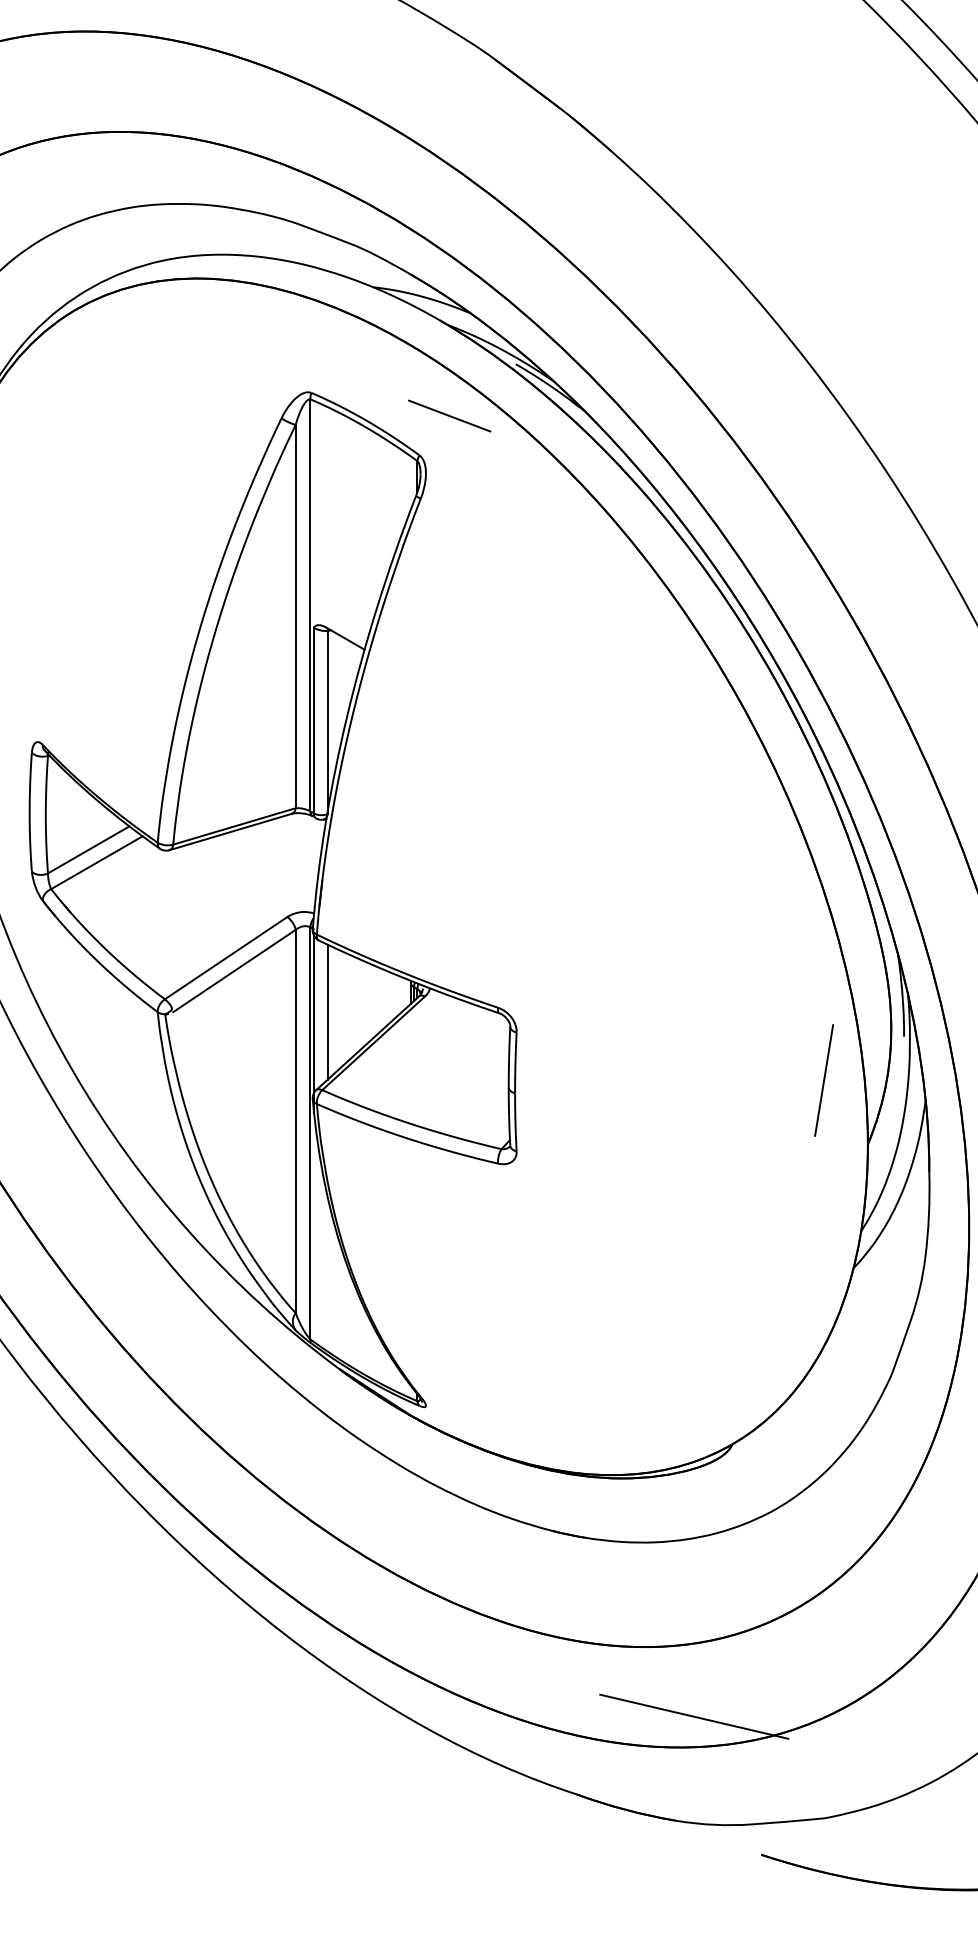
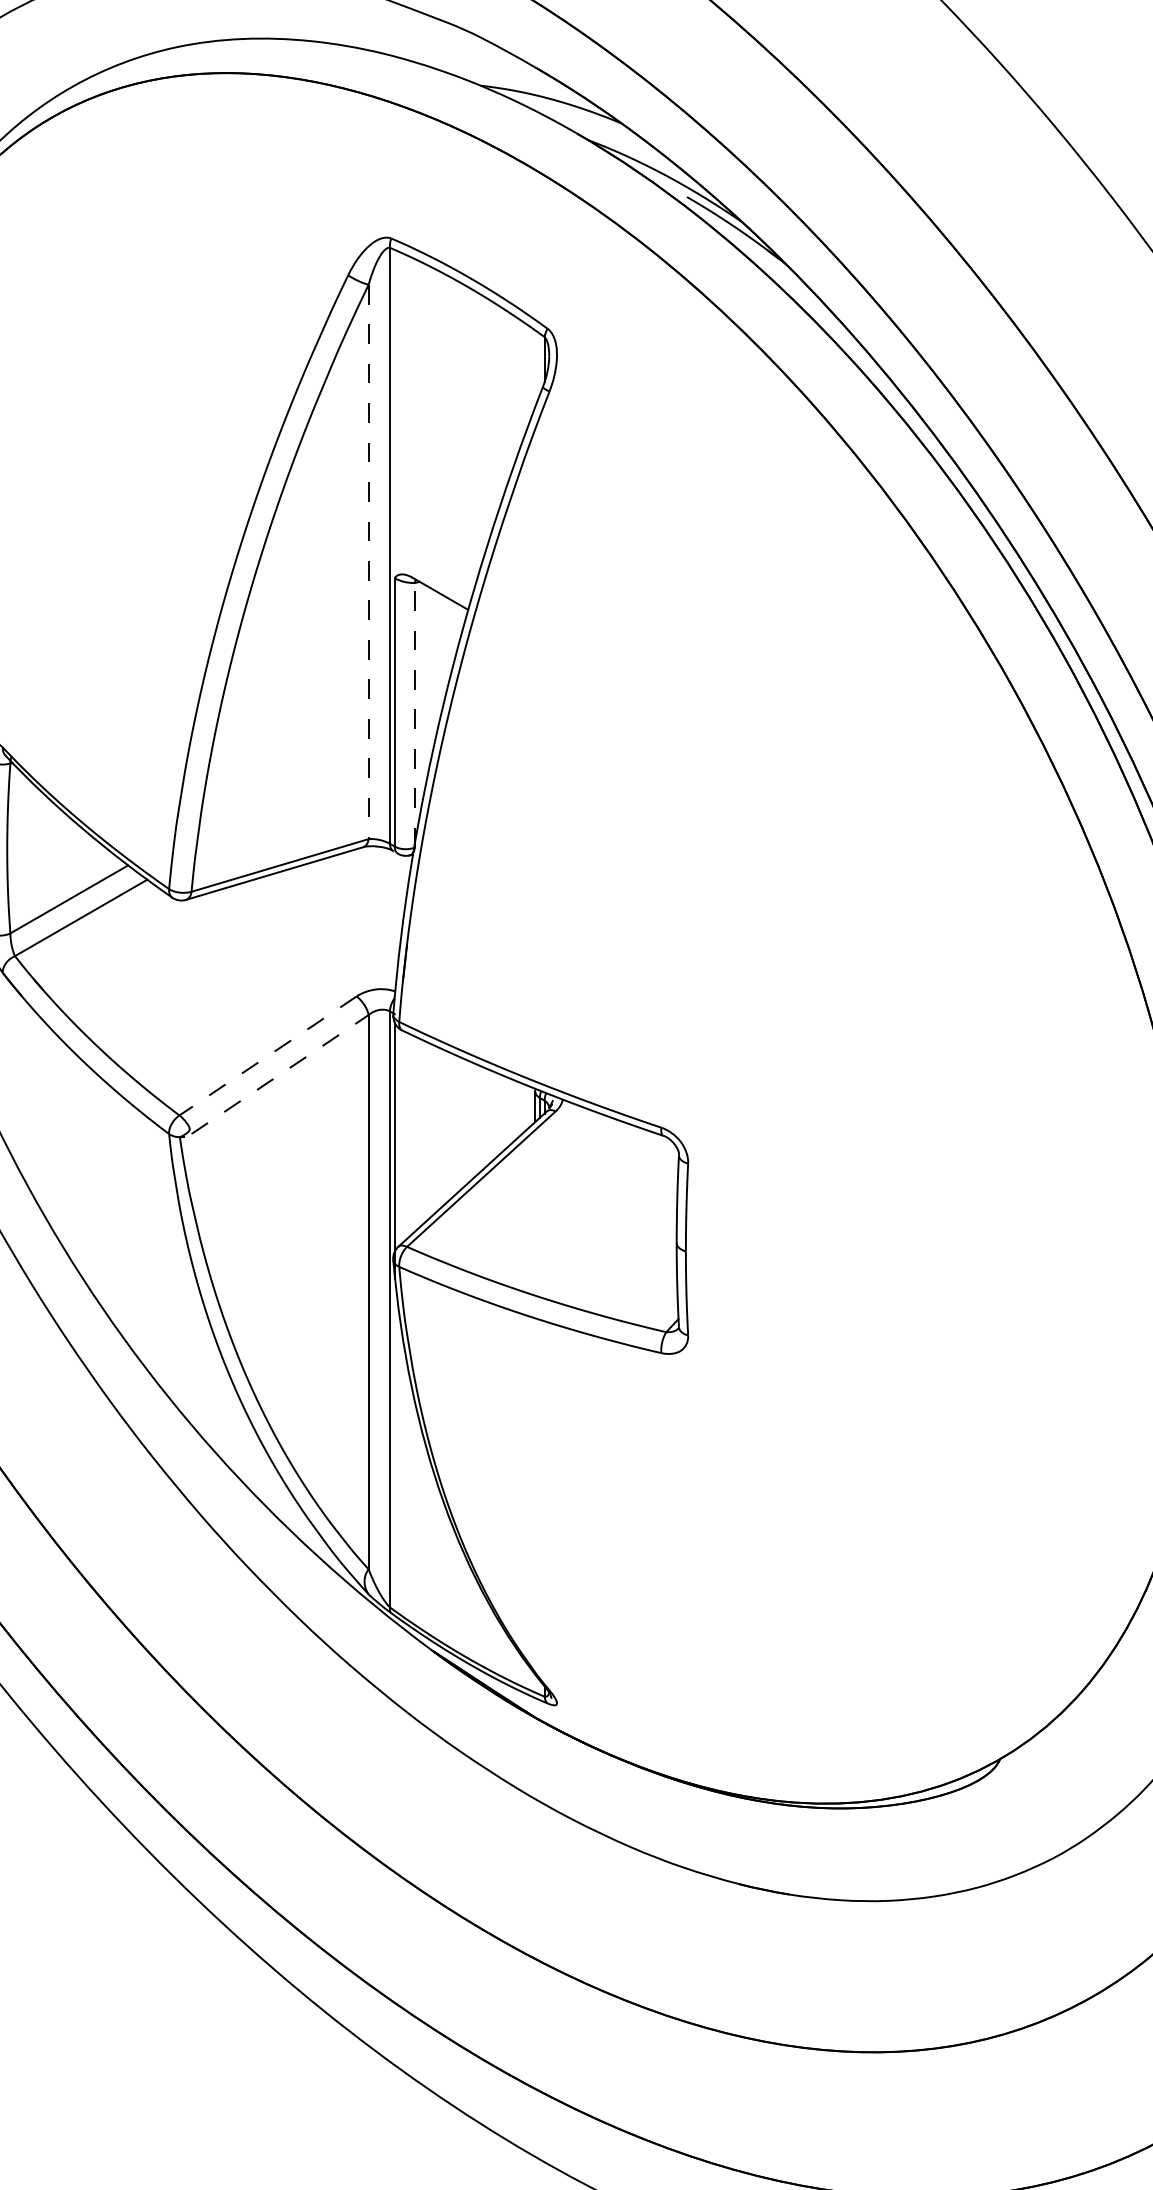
line: (449, 415) -> (591, 271), removed
line: (295, 616) -> (368, 561), solid -> dashed
line: (327, 722) -> (414, 715), solid -> dashed
line: (226, 958) -> (268, 1056), solid -> dashed
line: (234, 970) -> (280, 1073), solid -> dashed
line: (327, 1011) -> (414, 1133), removed
line: (824, 1080) -> (1133, 1232), removed
line: (694, 1716) -> (945, 2152), removed

